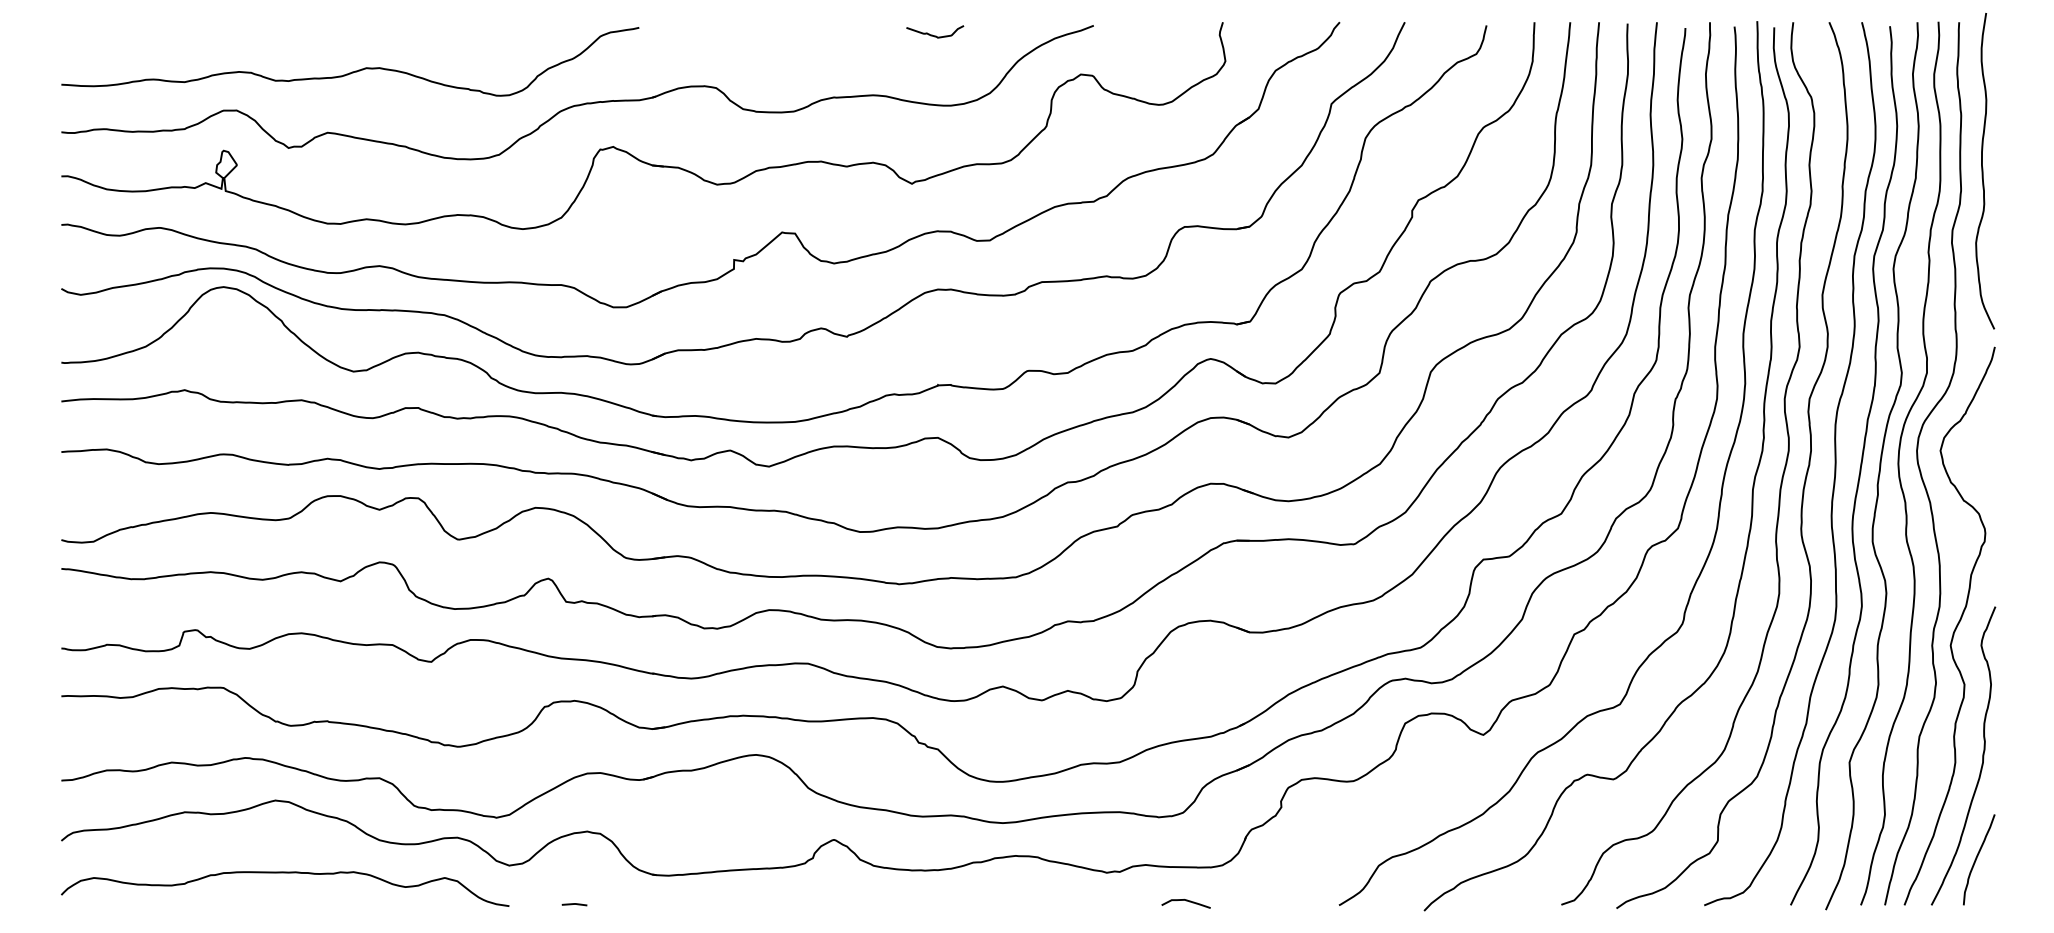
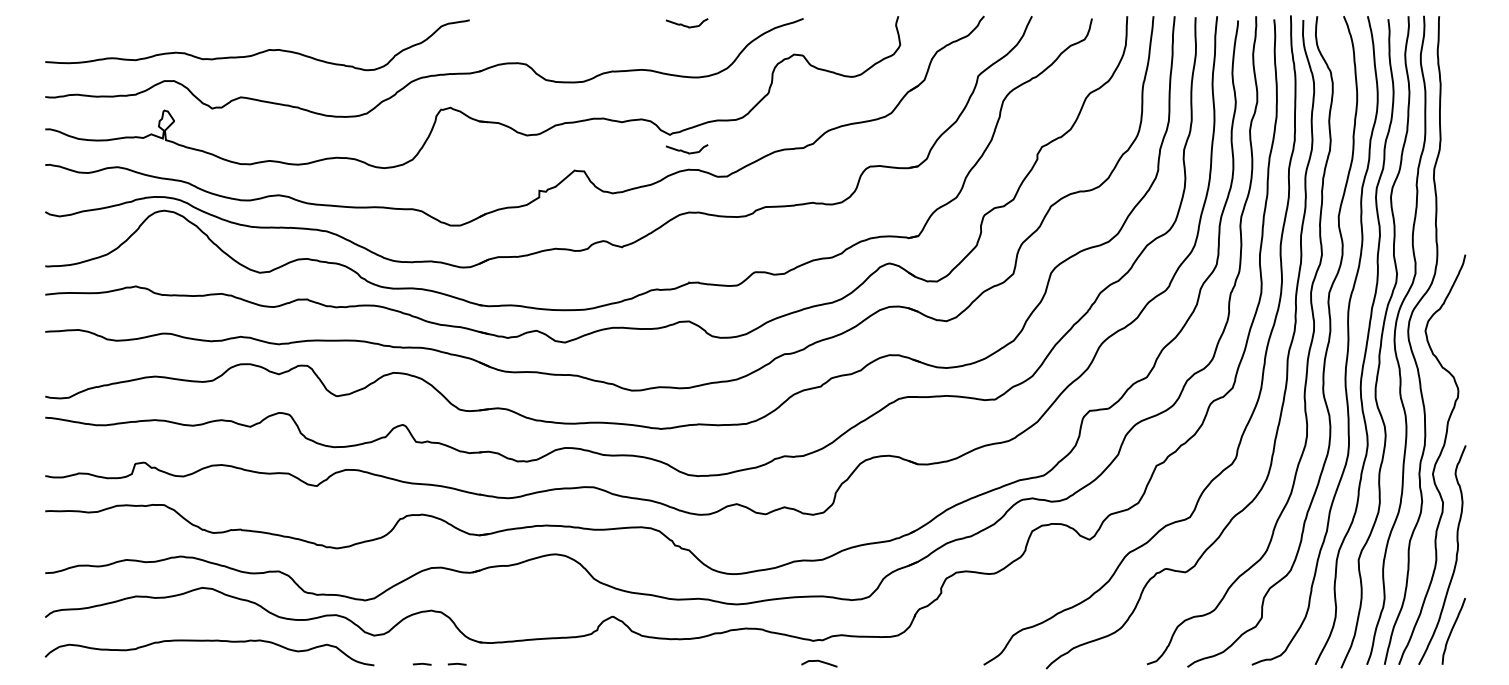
curve: (1984, 171) -> (1457, 125), removed
curve: (934, 206) -> (686, 151), added
curve: (1186, 902) -> (819, 662), moved
line: (621, 903) -> (456, 663), added

